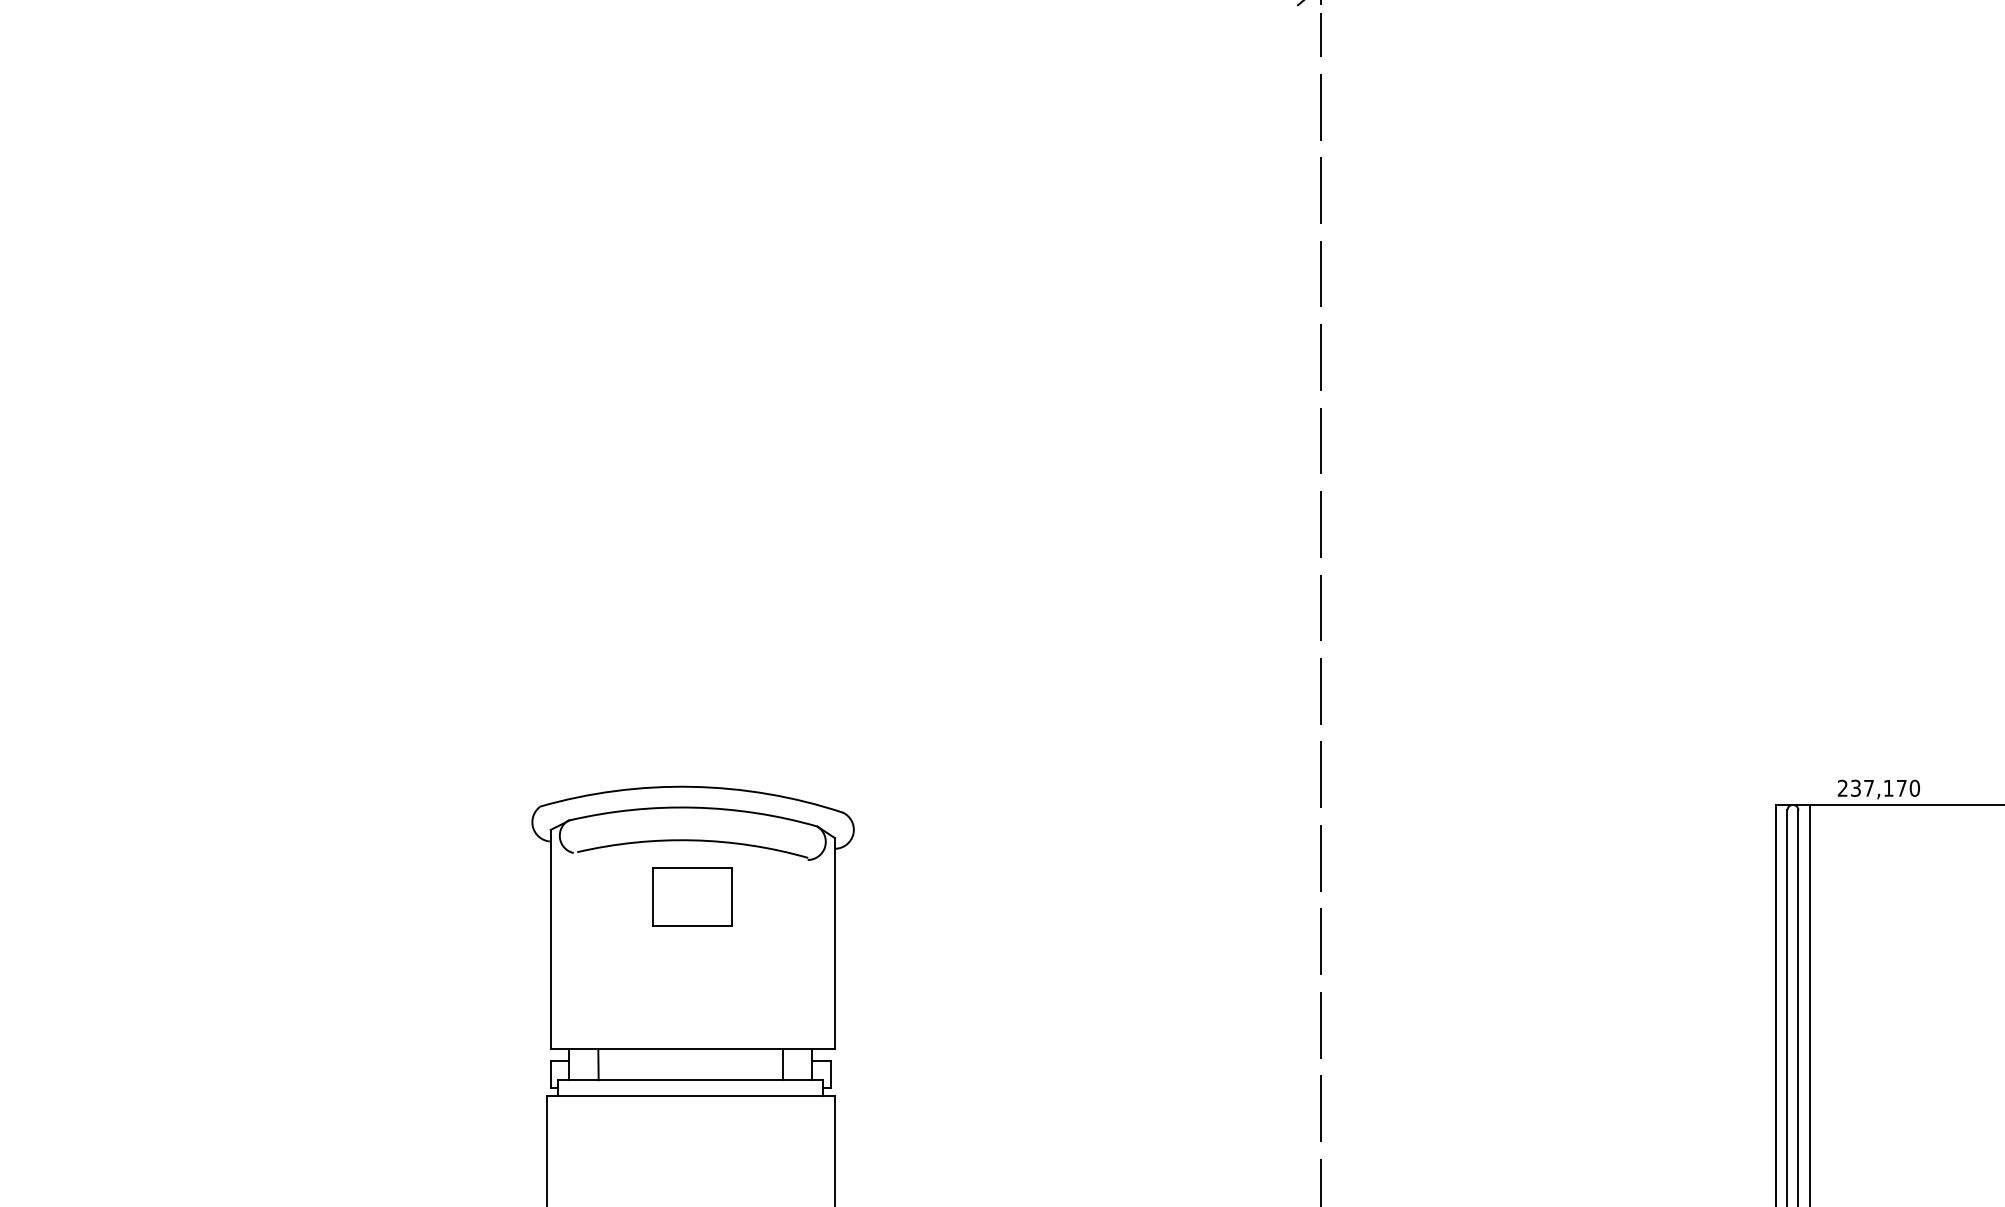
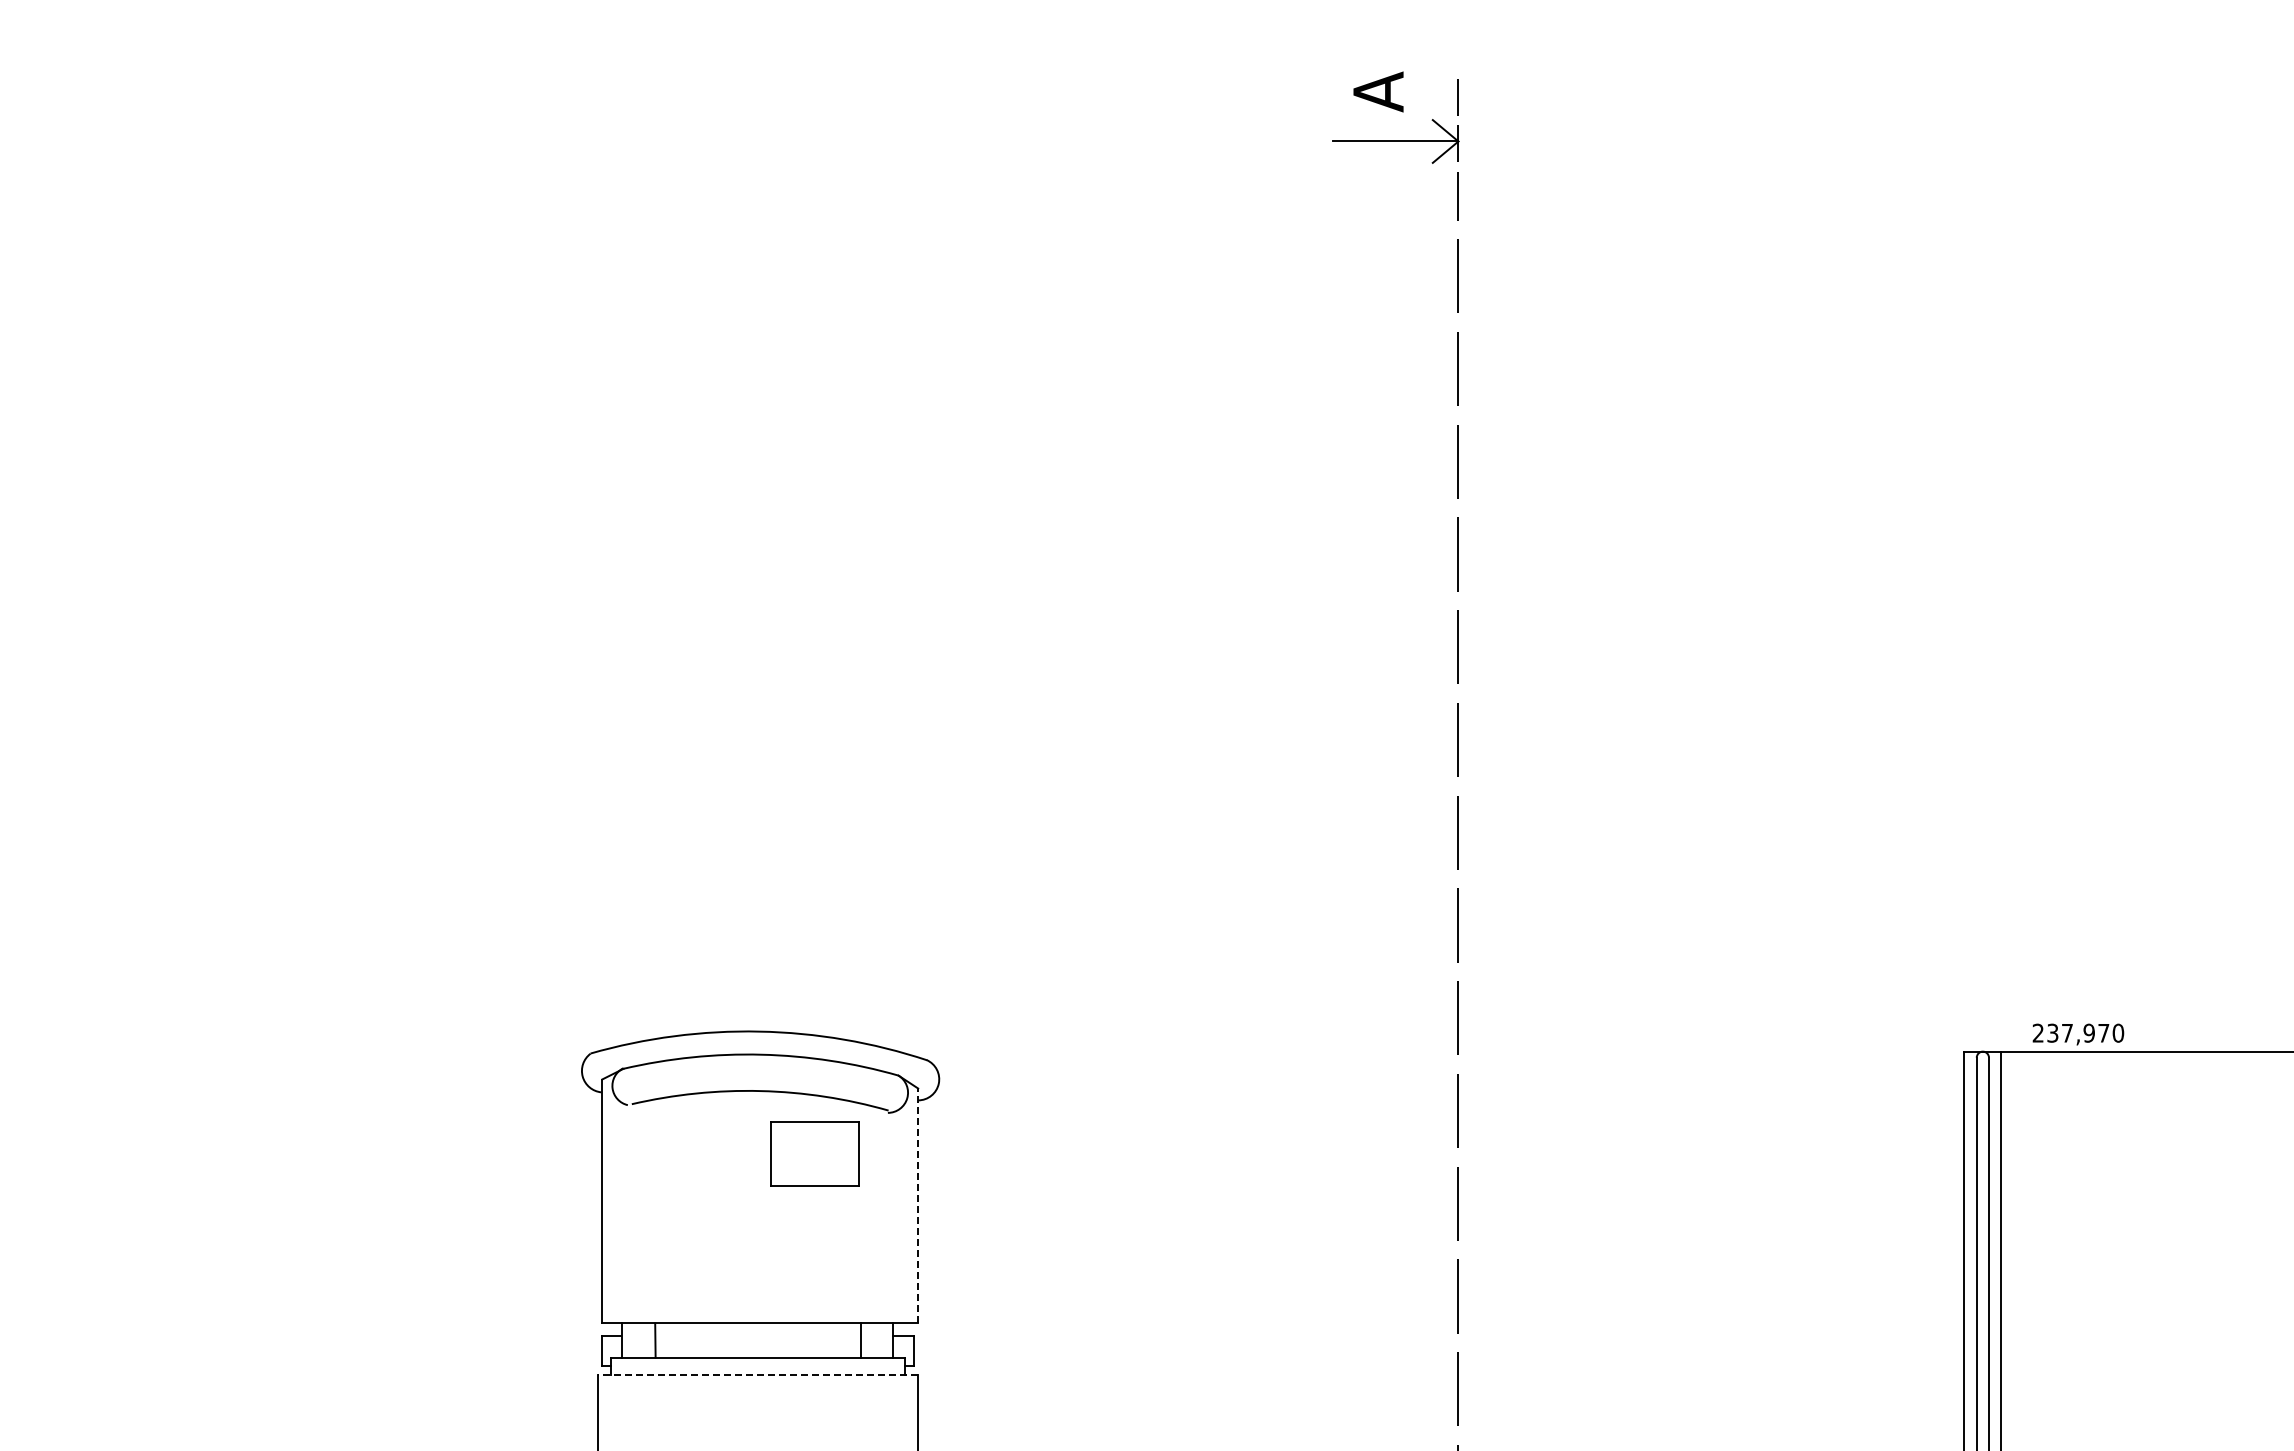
text: (1887, 787) -> (2088, 1032), 237,170 -> 237,970
part: (692, 896) -> (814, 1153), moved
line: (835, 943) -> (918, 1205), solid -> dashed
line: (690, 1095) -> (757, 1374), solid -> dashed

